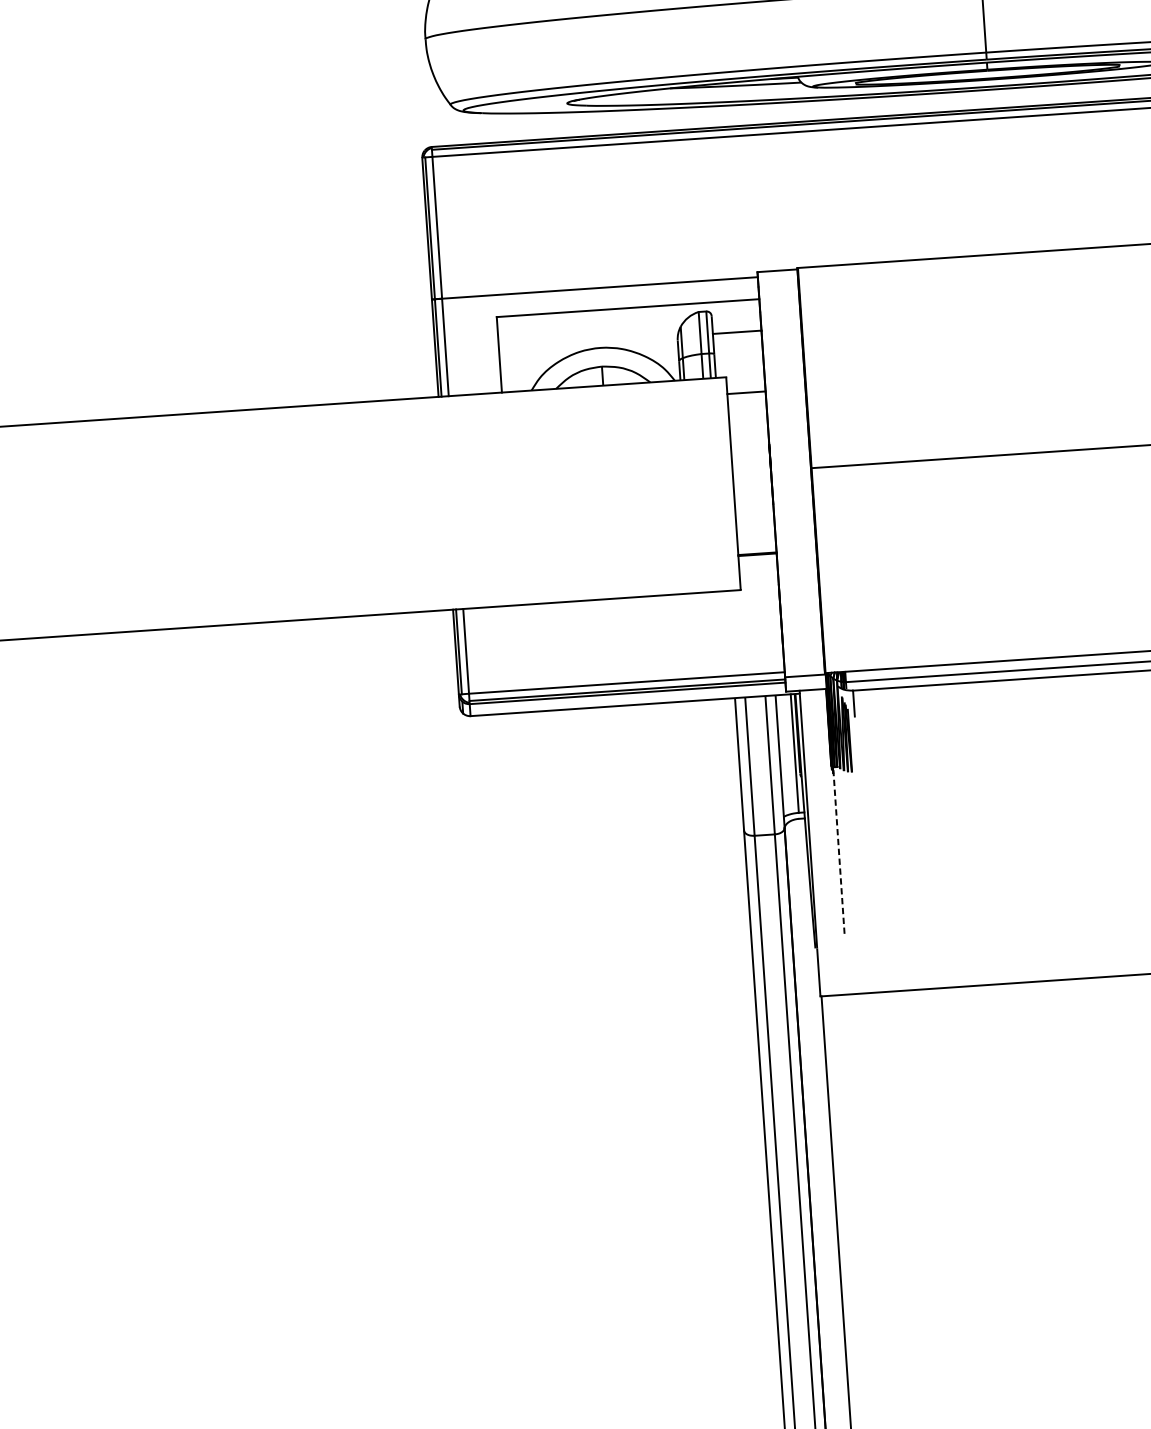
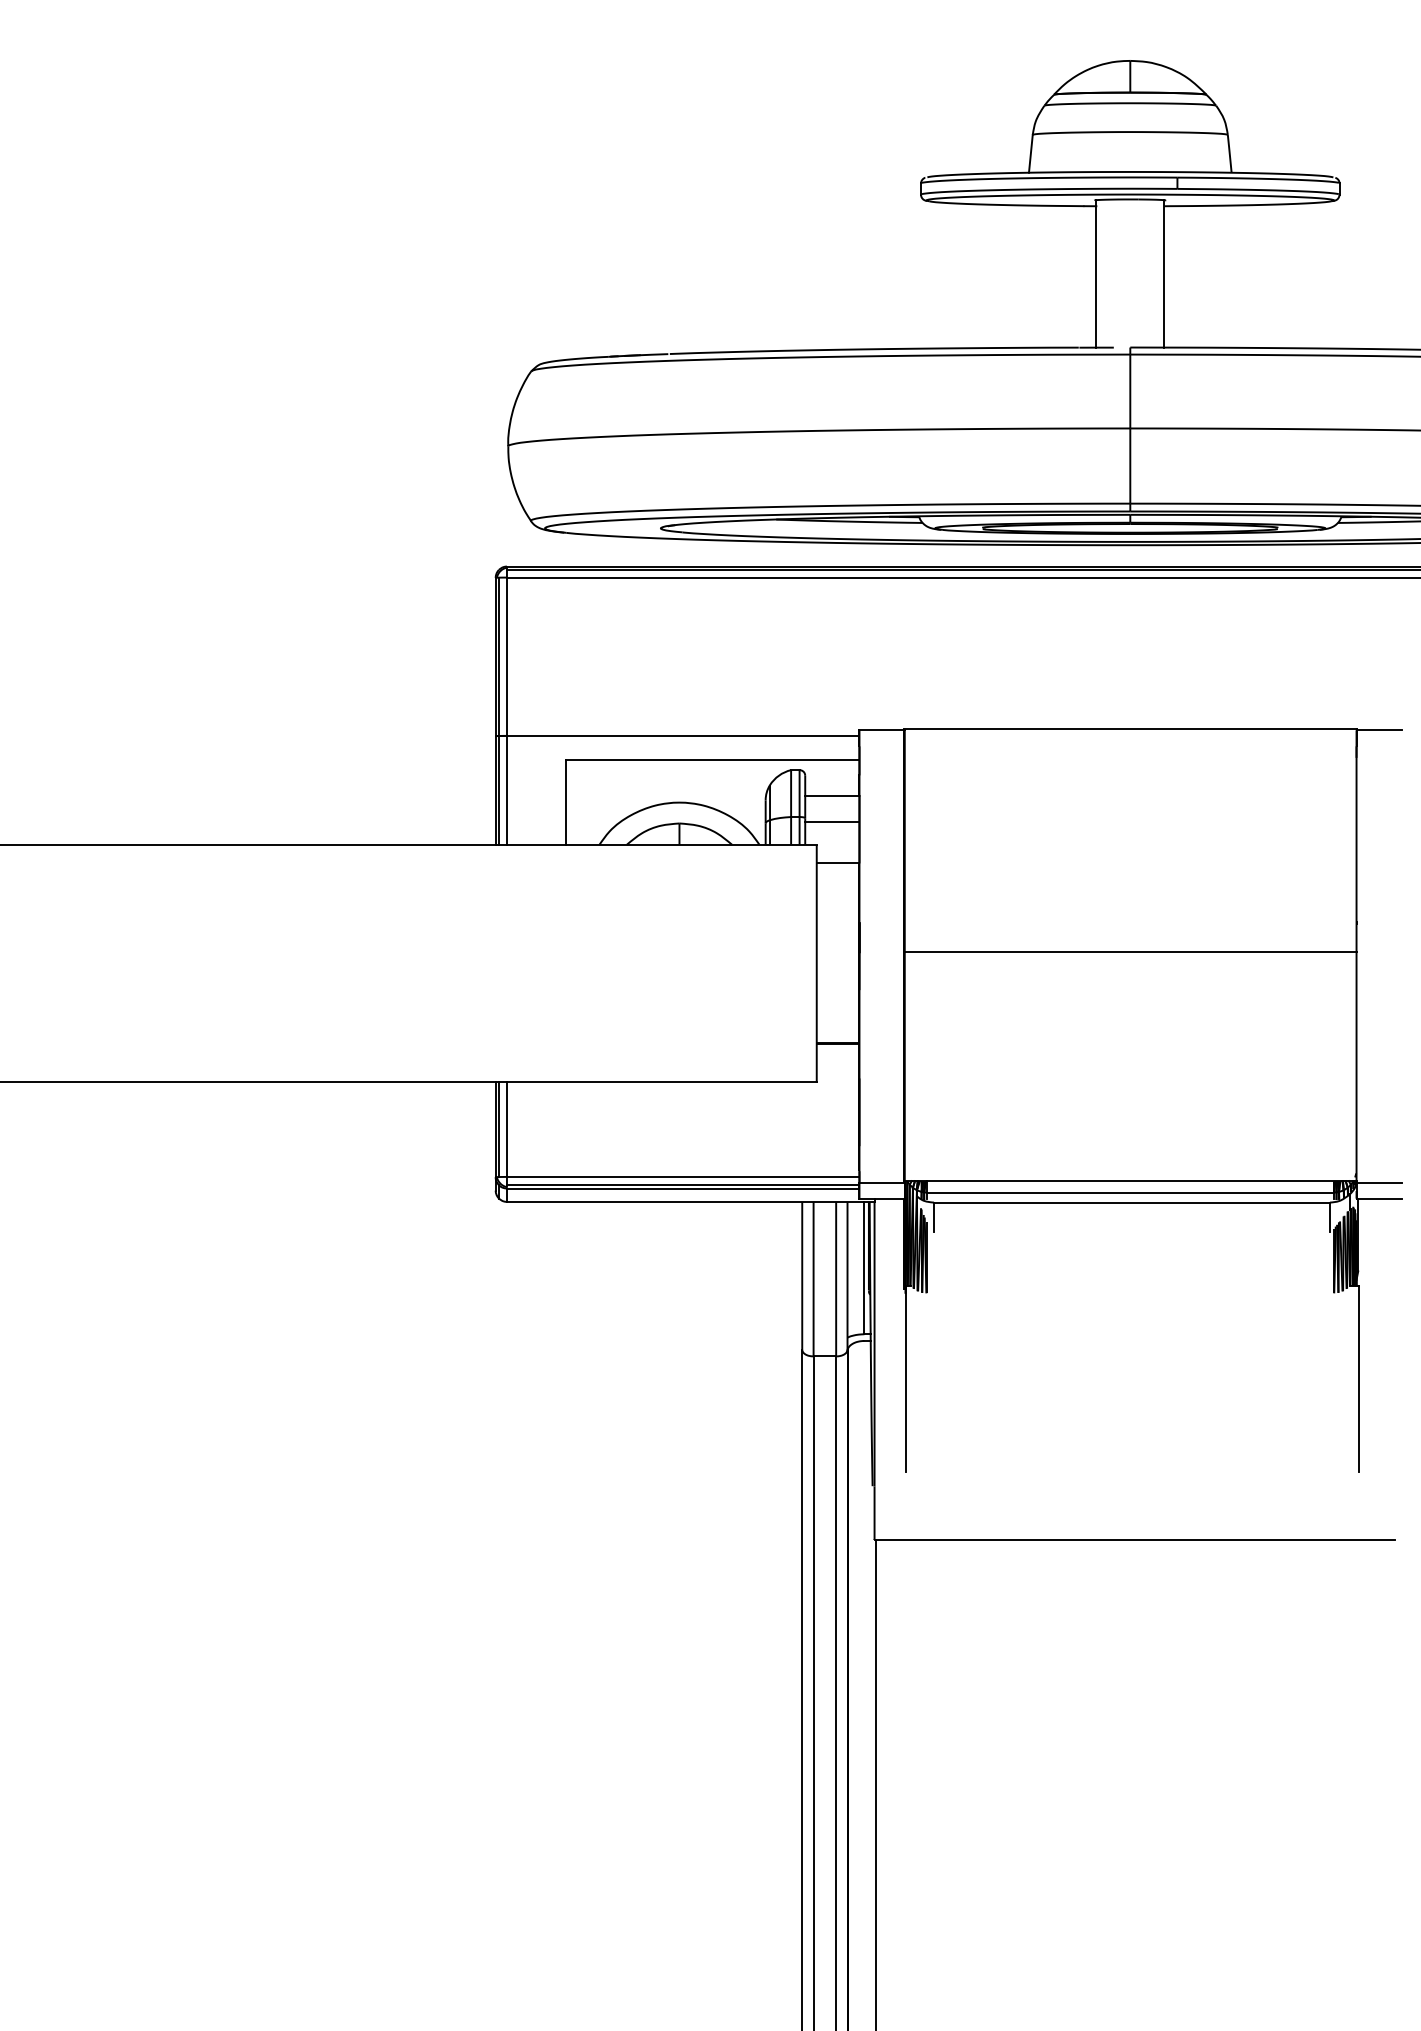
line: (738, 356) -> (832, 822), added
line: (839, 850) -> (906, 1379), dashed -> solid

